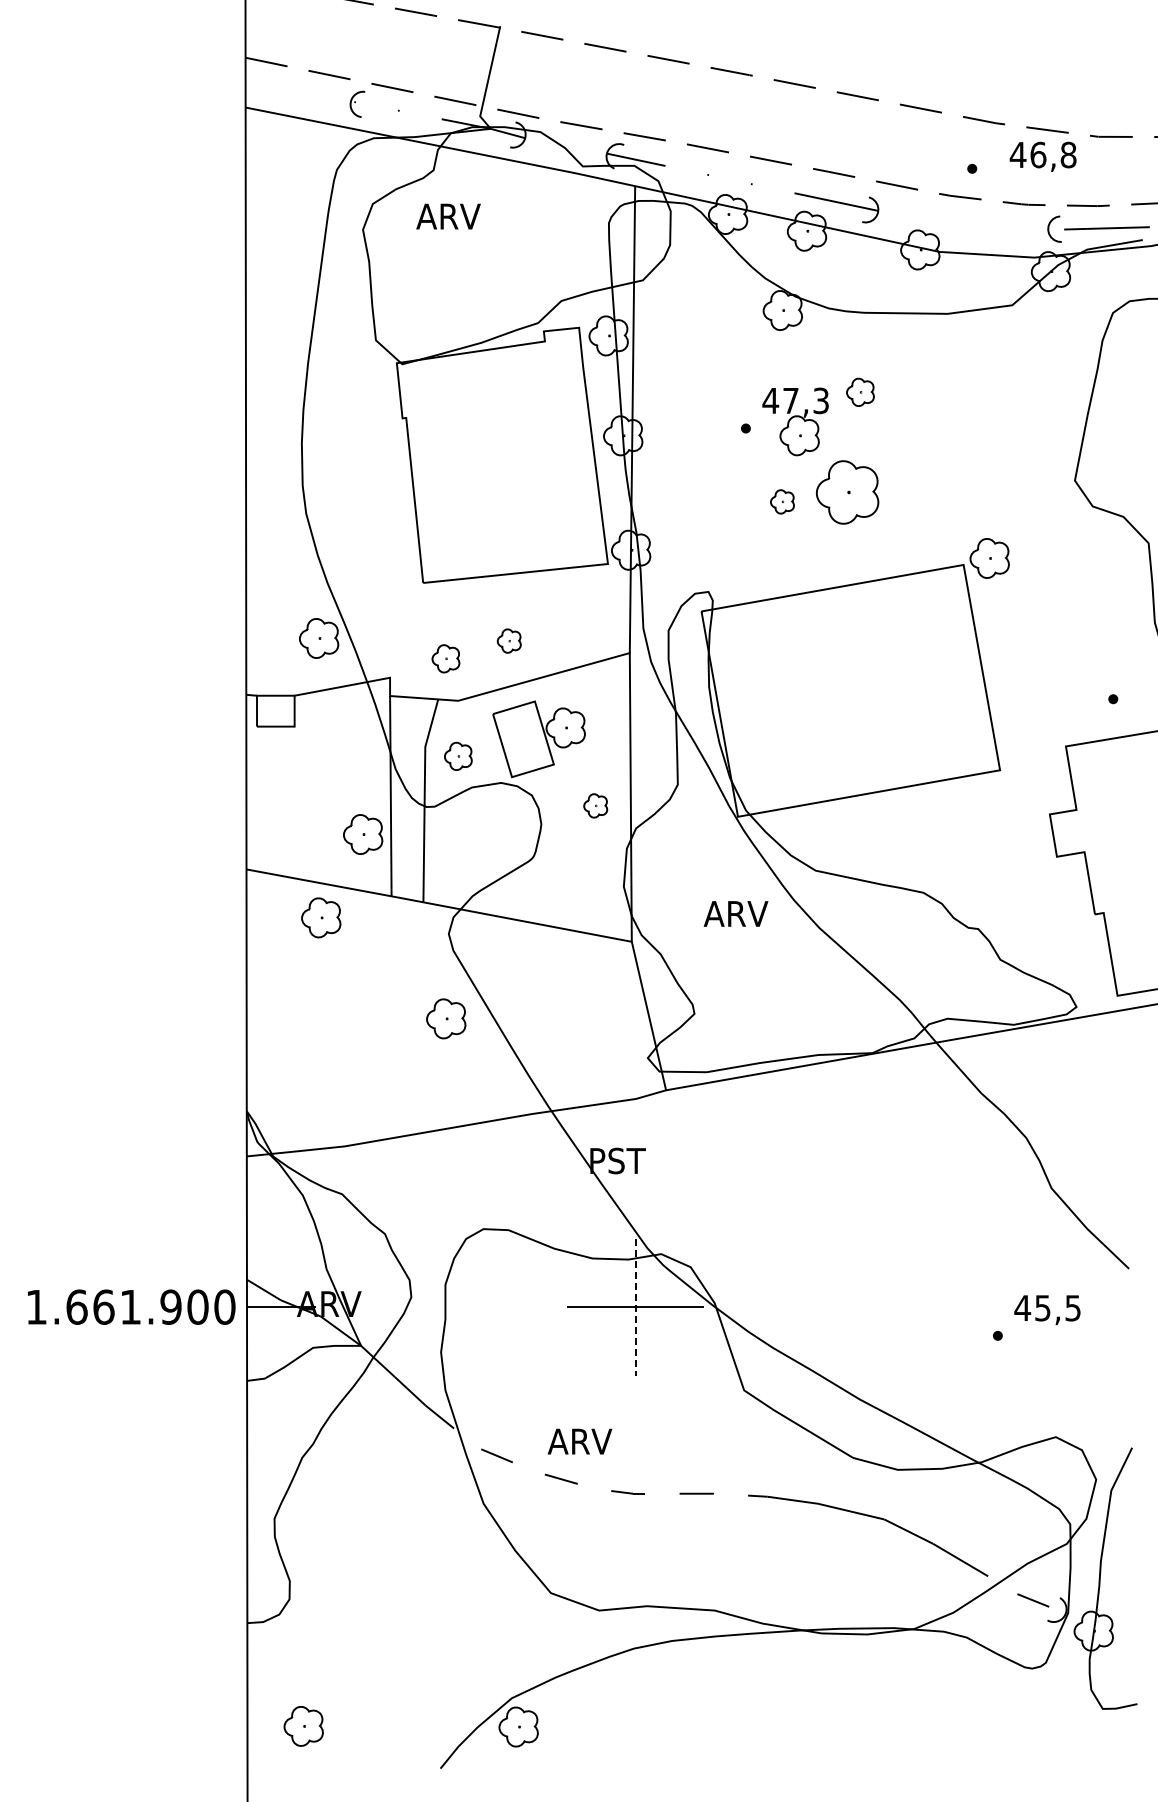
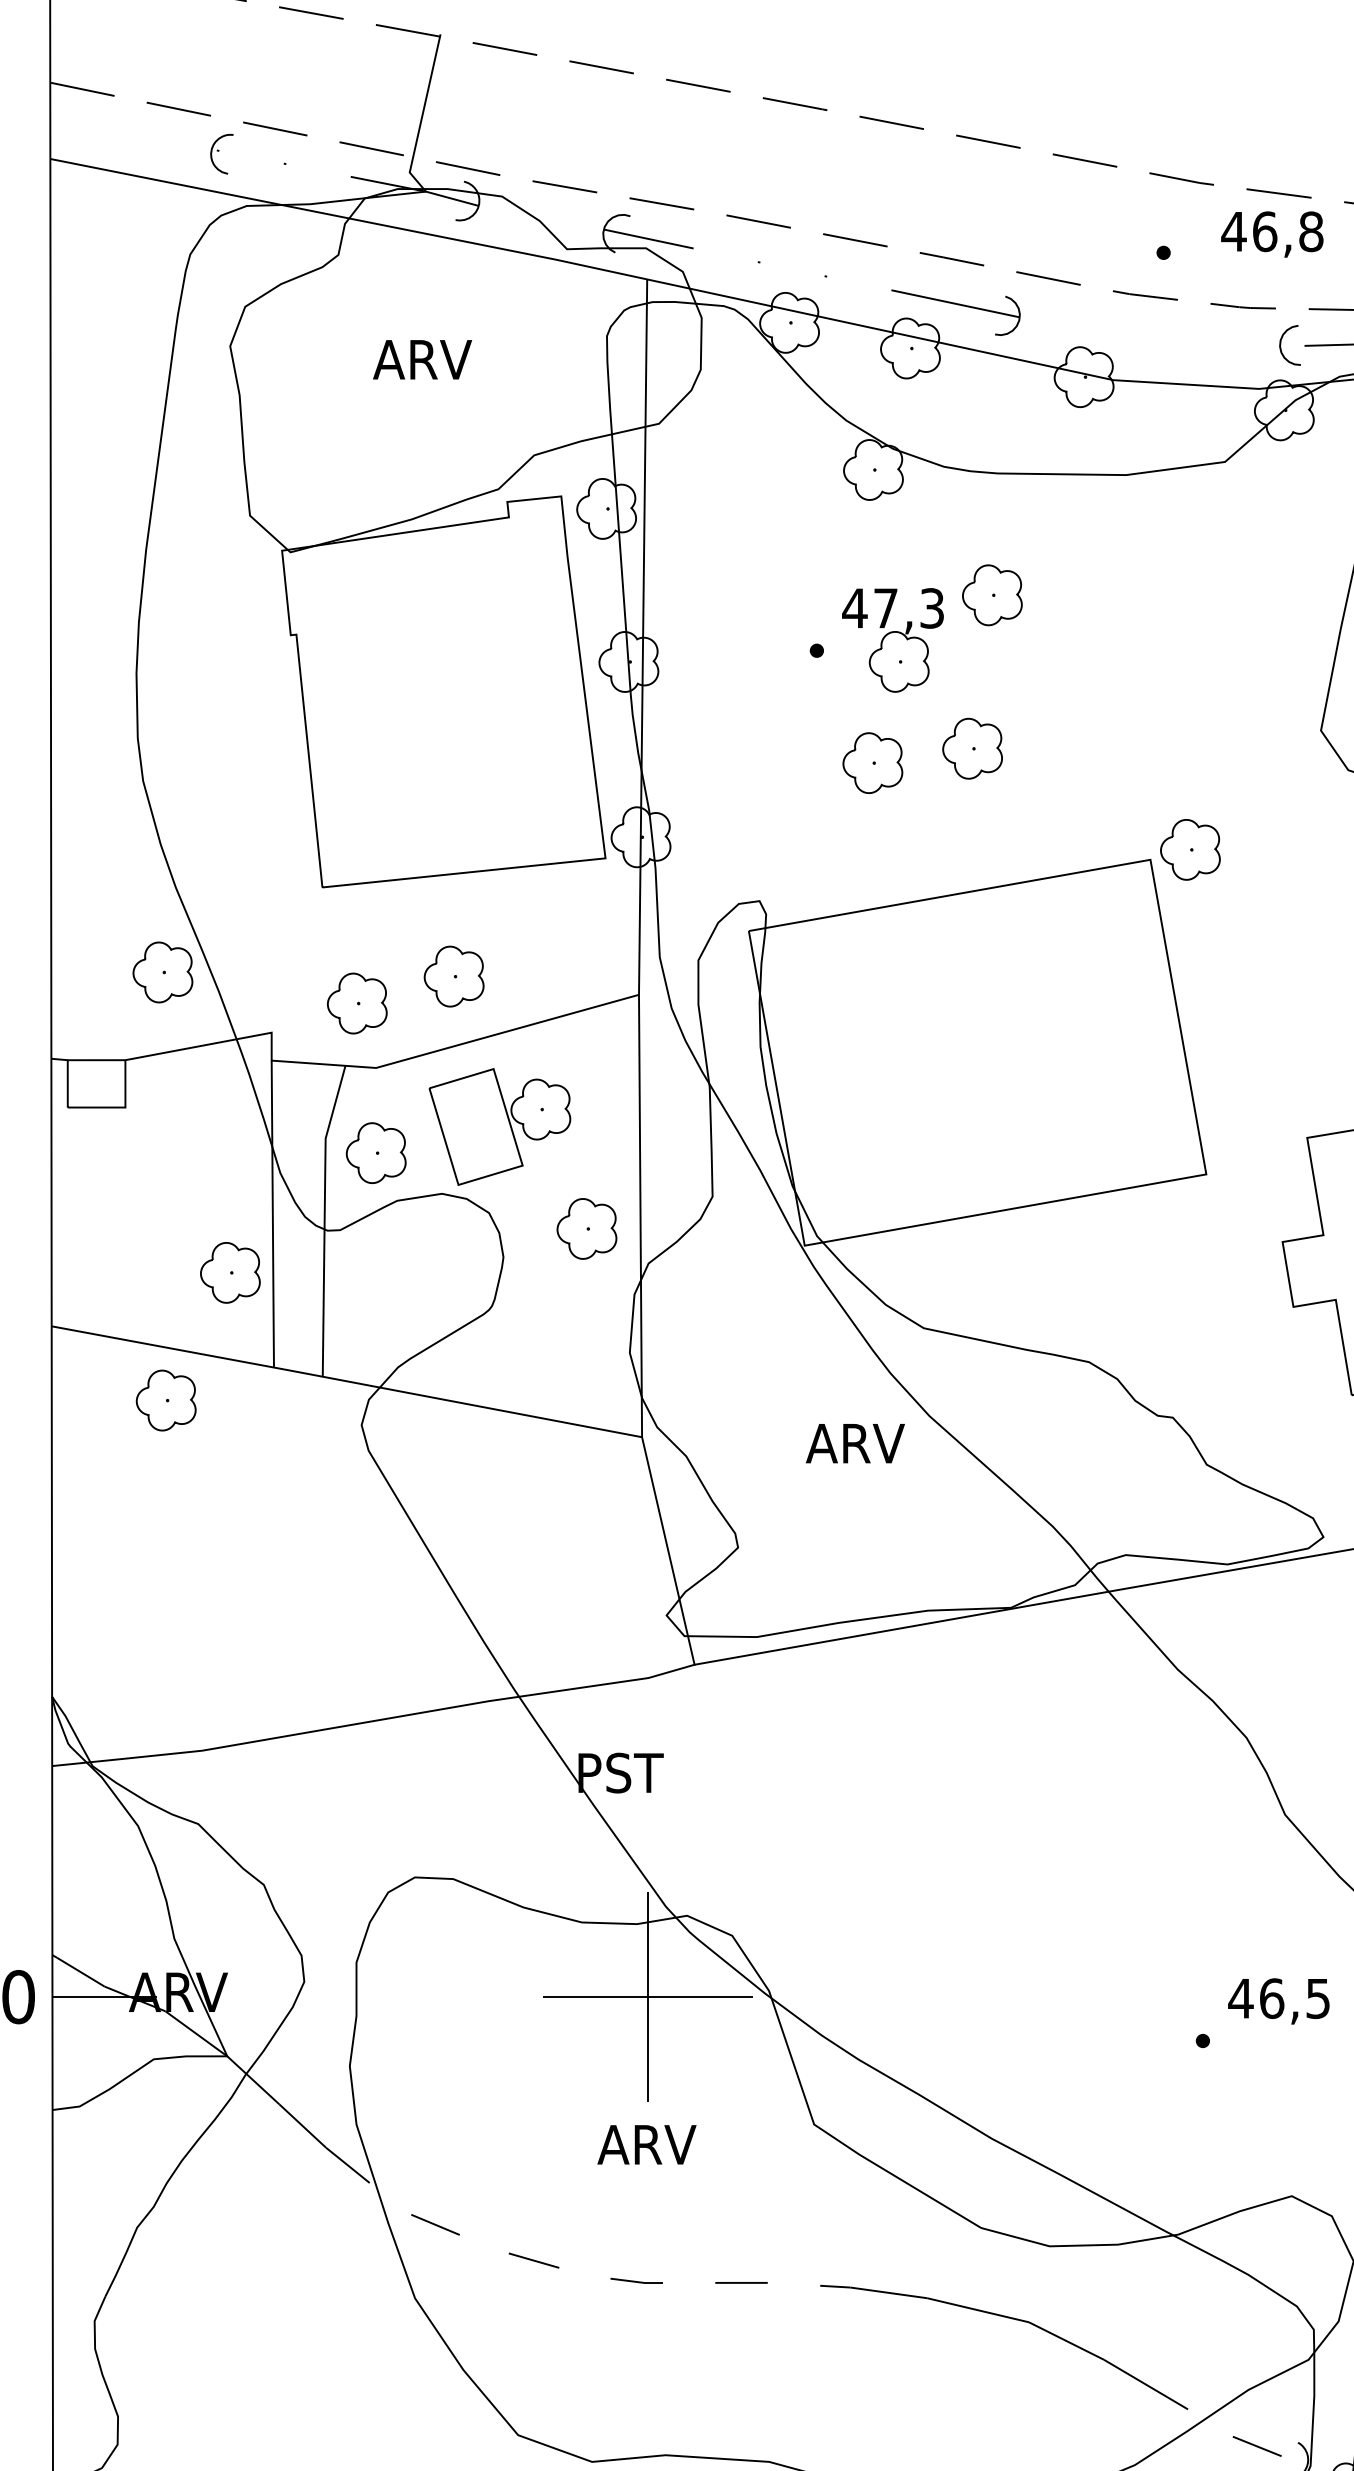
text: (448, 216) -> (422, 359), moved
part: (860, 392) -> (992, 595), size x1.43
part: (847, 492) -> (972, 748), size x0.62
part: (782, 501) -> (872, 762), size x1.67
part: (509, 640) -> (454, 975), size x1.67
part: (445, 658) -> (356, 1003), size x1.43
part: (458, 756) -> (376, 1153), size x1.43
part: (595, 805) -> (586, 1228), size x1.67
text: (735, 913) -> (854, 1442), moved
part: (446, 1018) -> (358, 1554), removed
line: (635, 1307) -> (647, 1997), dashed -> solid
text: (1042, 1308) -> (1271, 1999), 45,5 -> 46,5
text: (579, 1441) -> (646, 2144), moved

